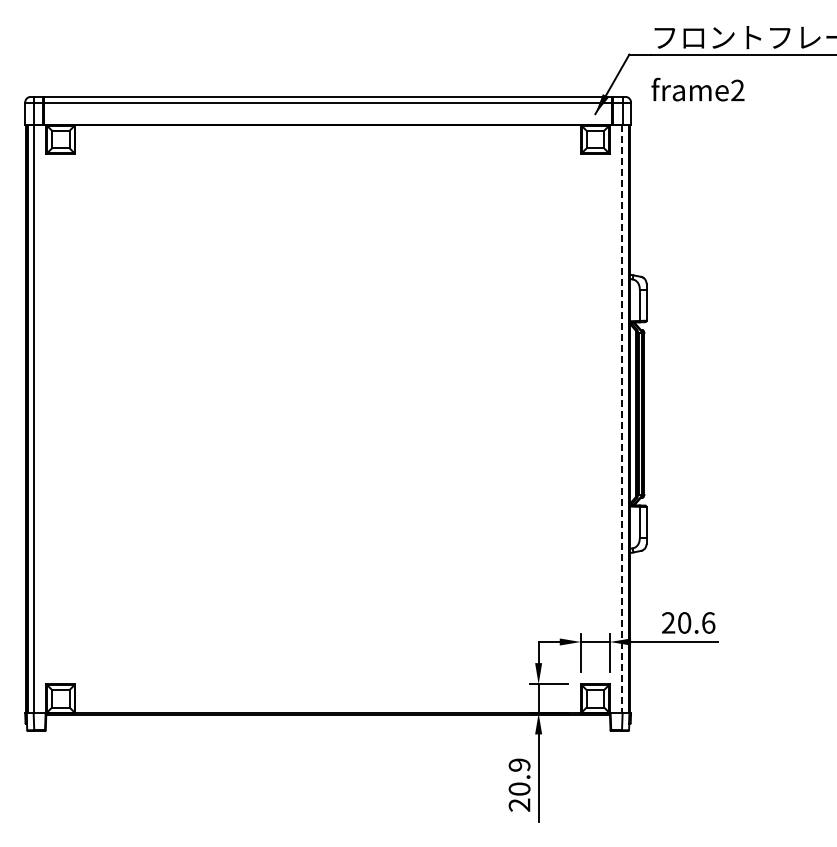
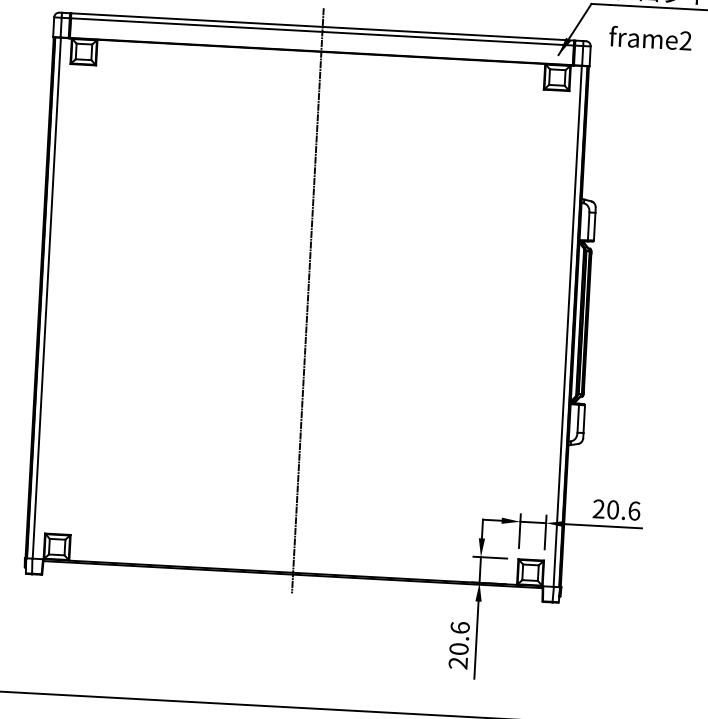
line: (328, 405) -> (308, 300), added
line: (622, 419) -> (567, 326), dashed -> solid
text: (519, 764) -> (460, 627), 20.9 -> 20.6

